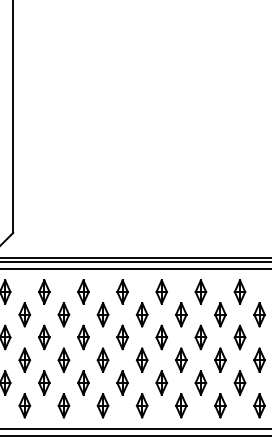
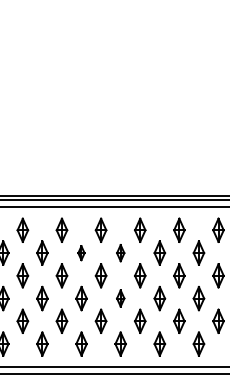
part: (141, 314) -> (80, 252), size x0.6
part: (181, 314) -> (120, 252), size x0.7
part: (181, 359) -> (120, 297), size x0.7

